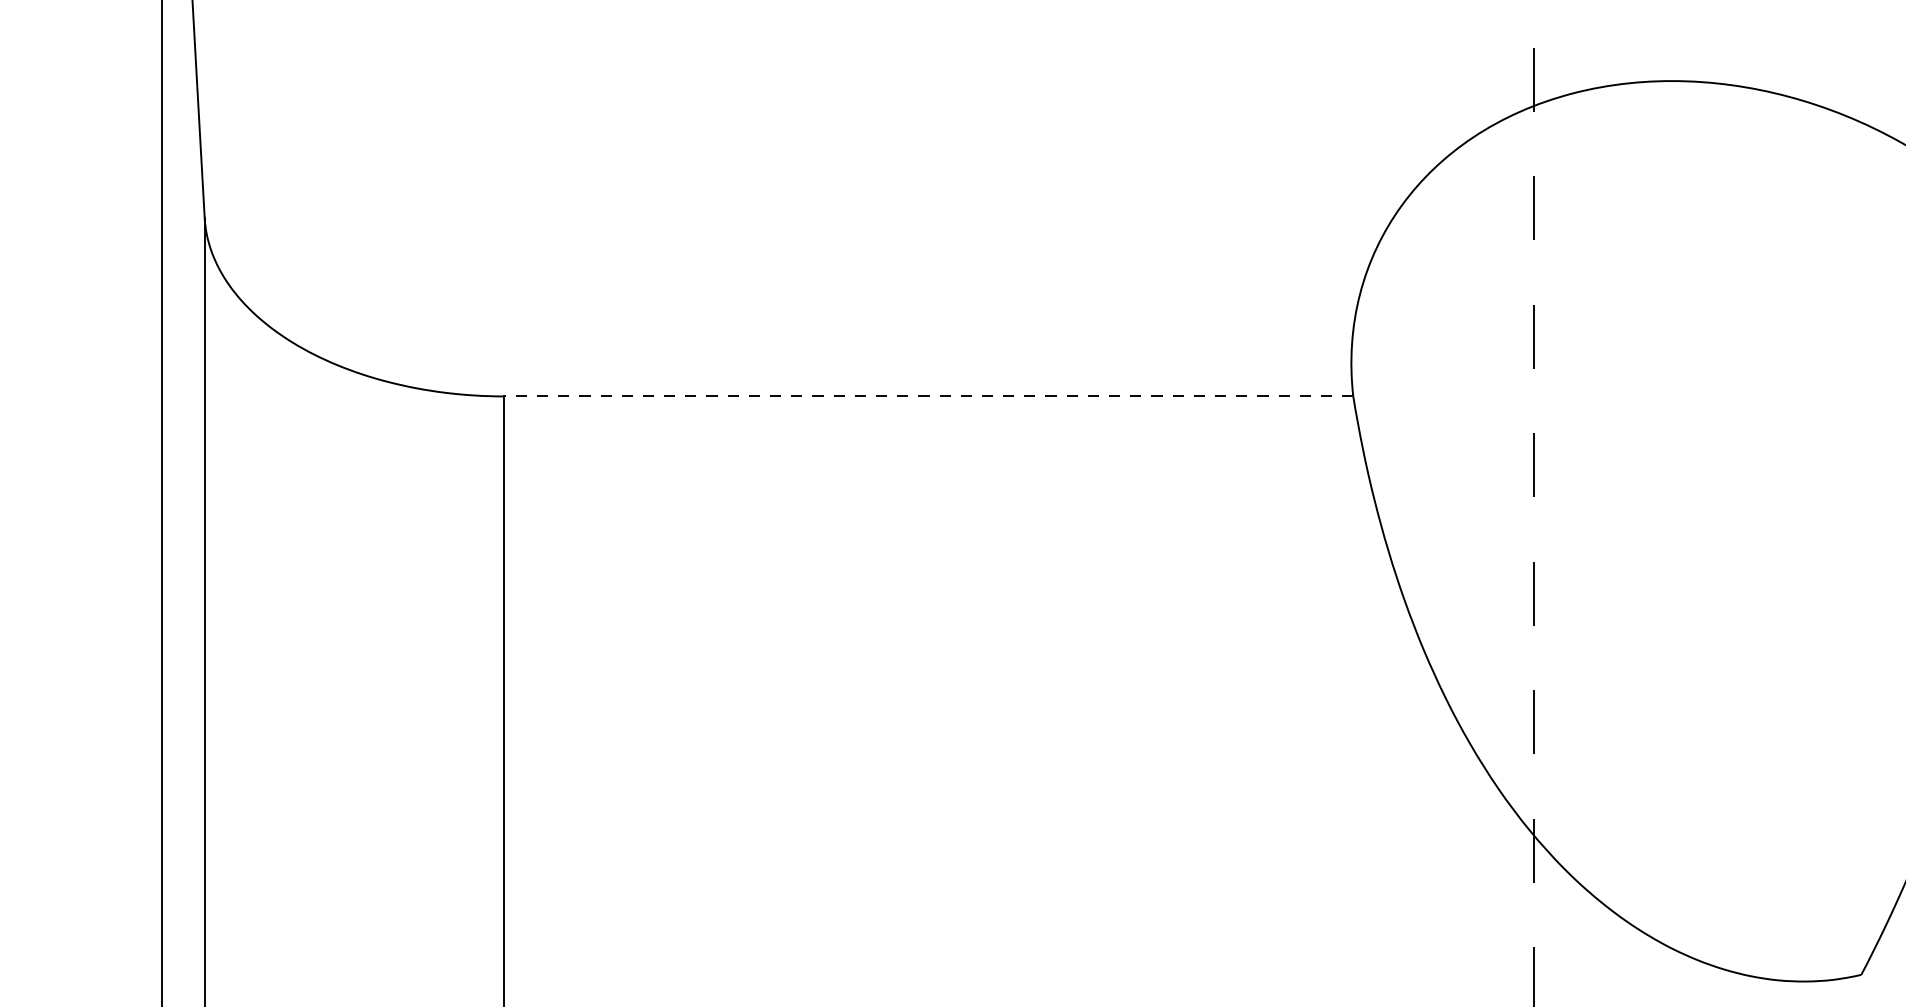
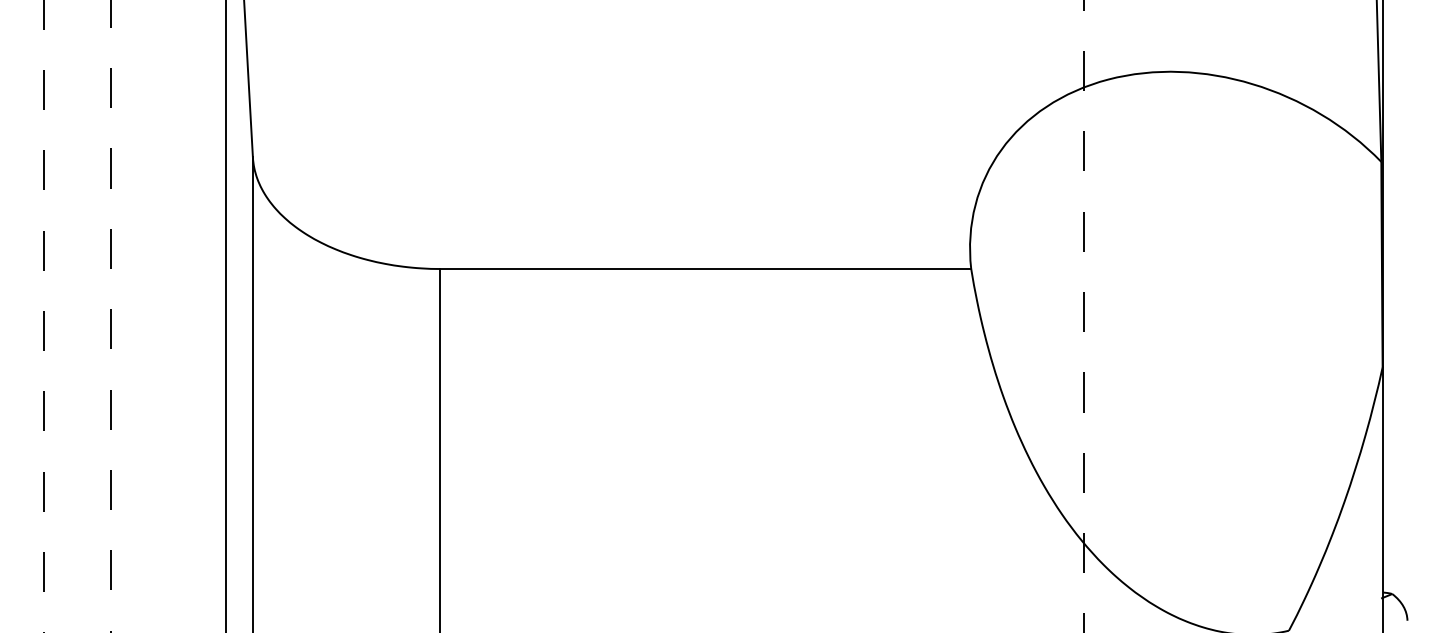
line: (928, 397) -> (705, 269), dashed -> solid

